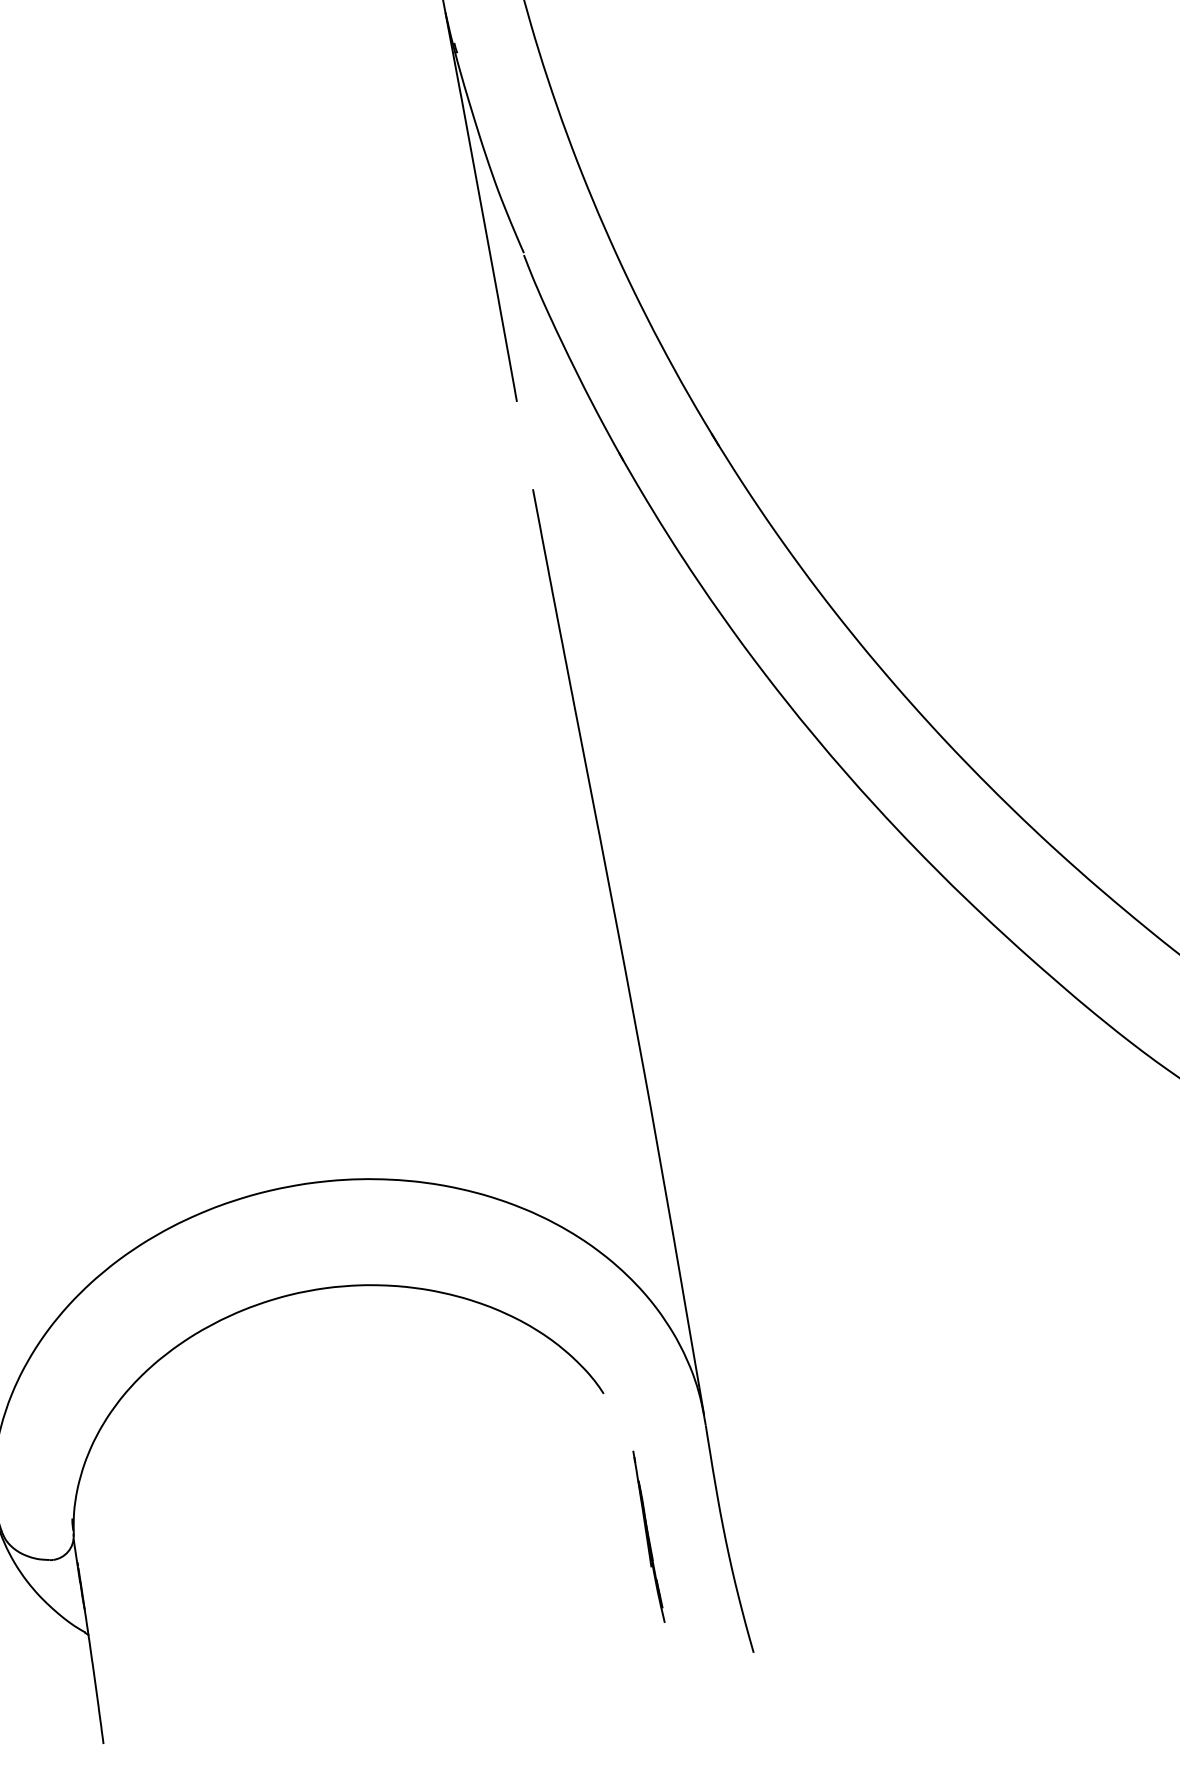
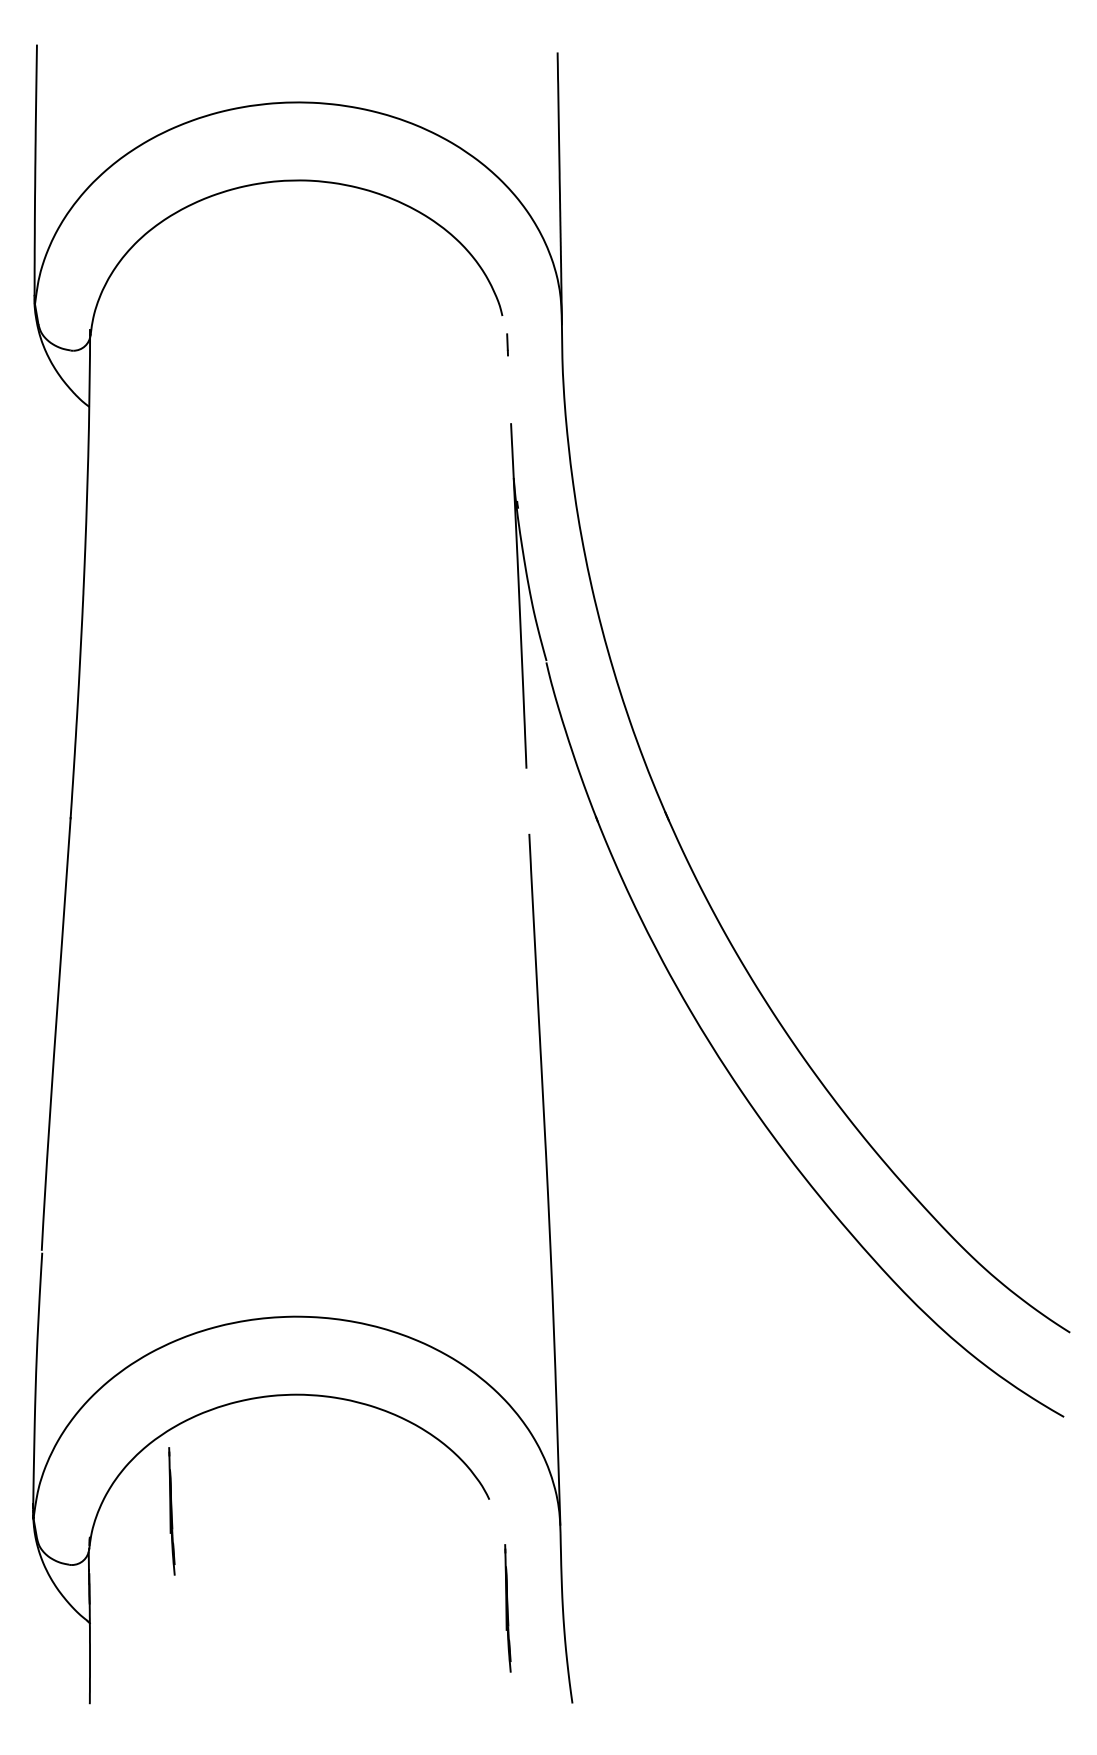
part: (177, 1469) -> (171, 1511), added

